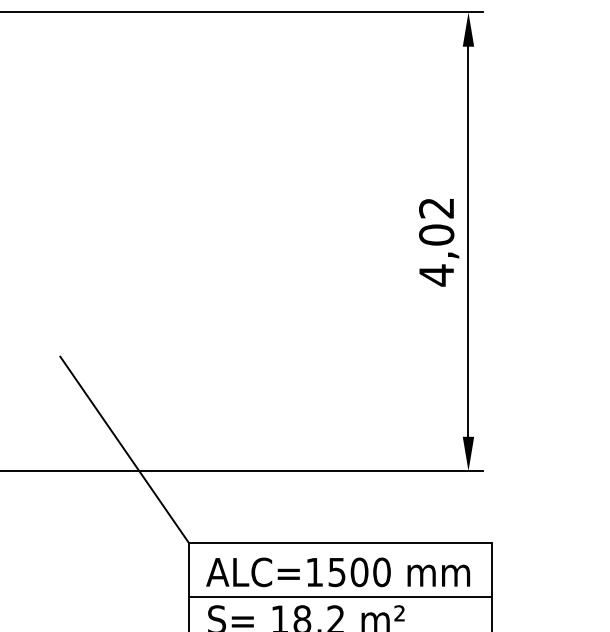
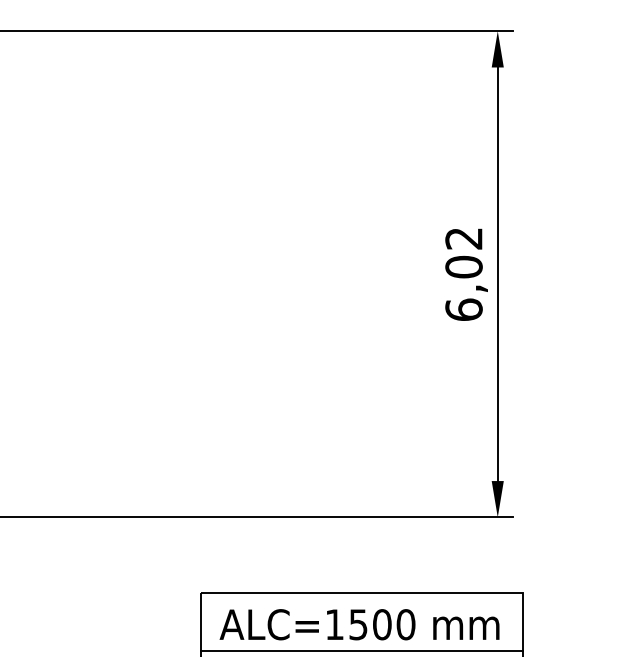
text: (436, 275) -> (463, 310), 4,02 -> 6,02
line: (124, 449) -> (133, 494), removed

